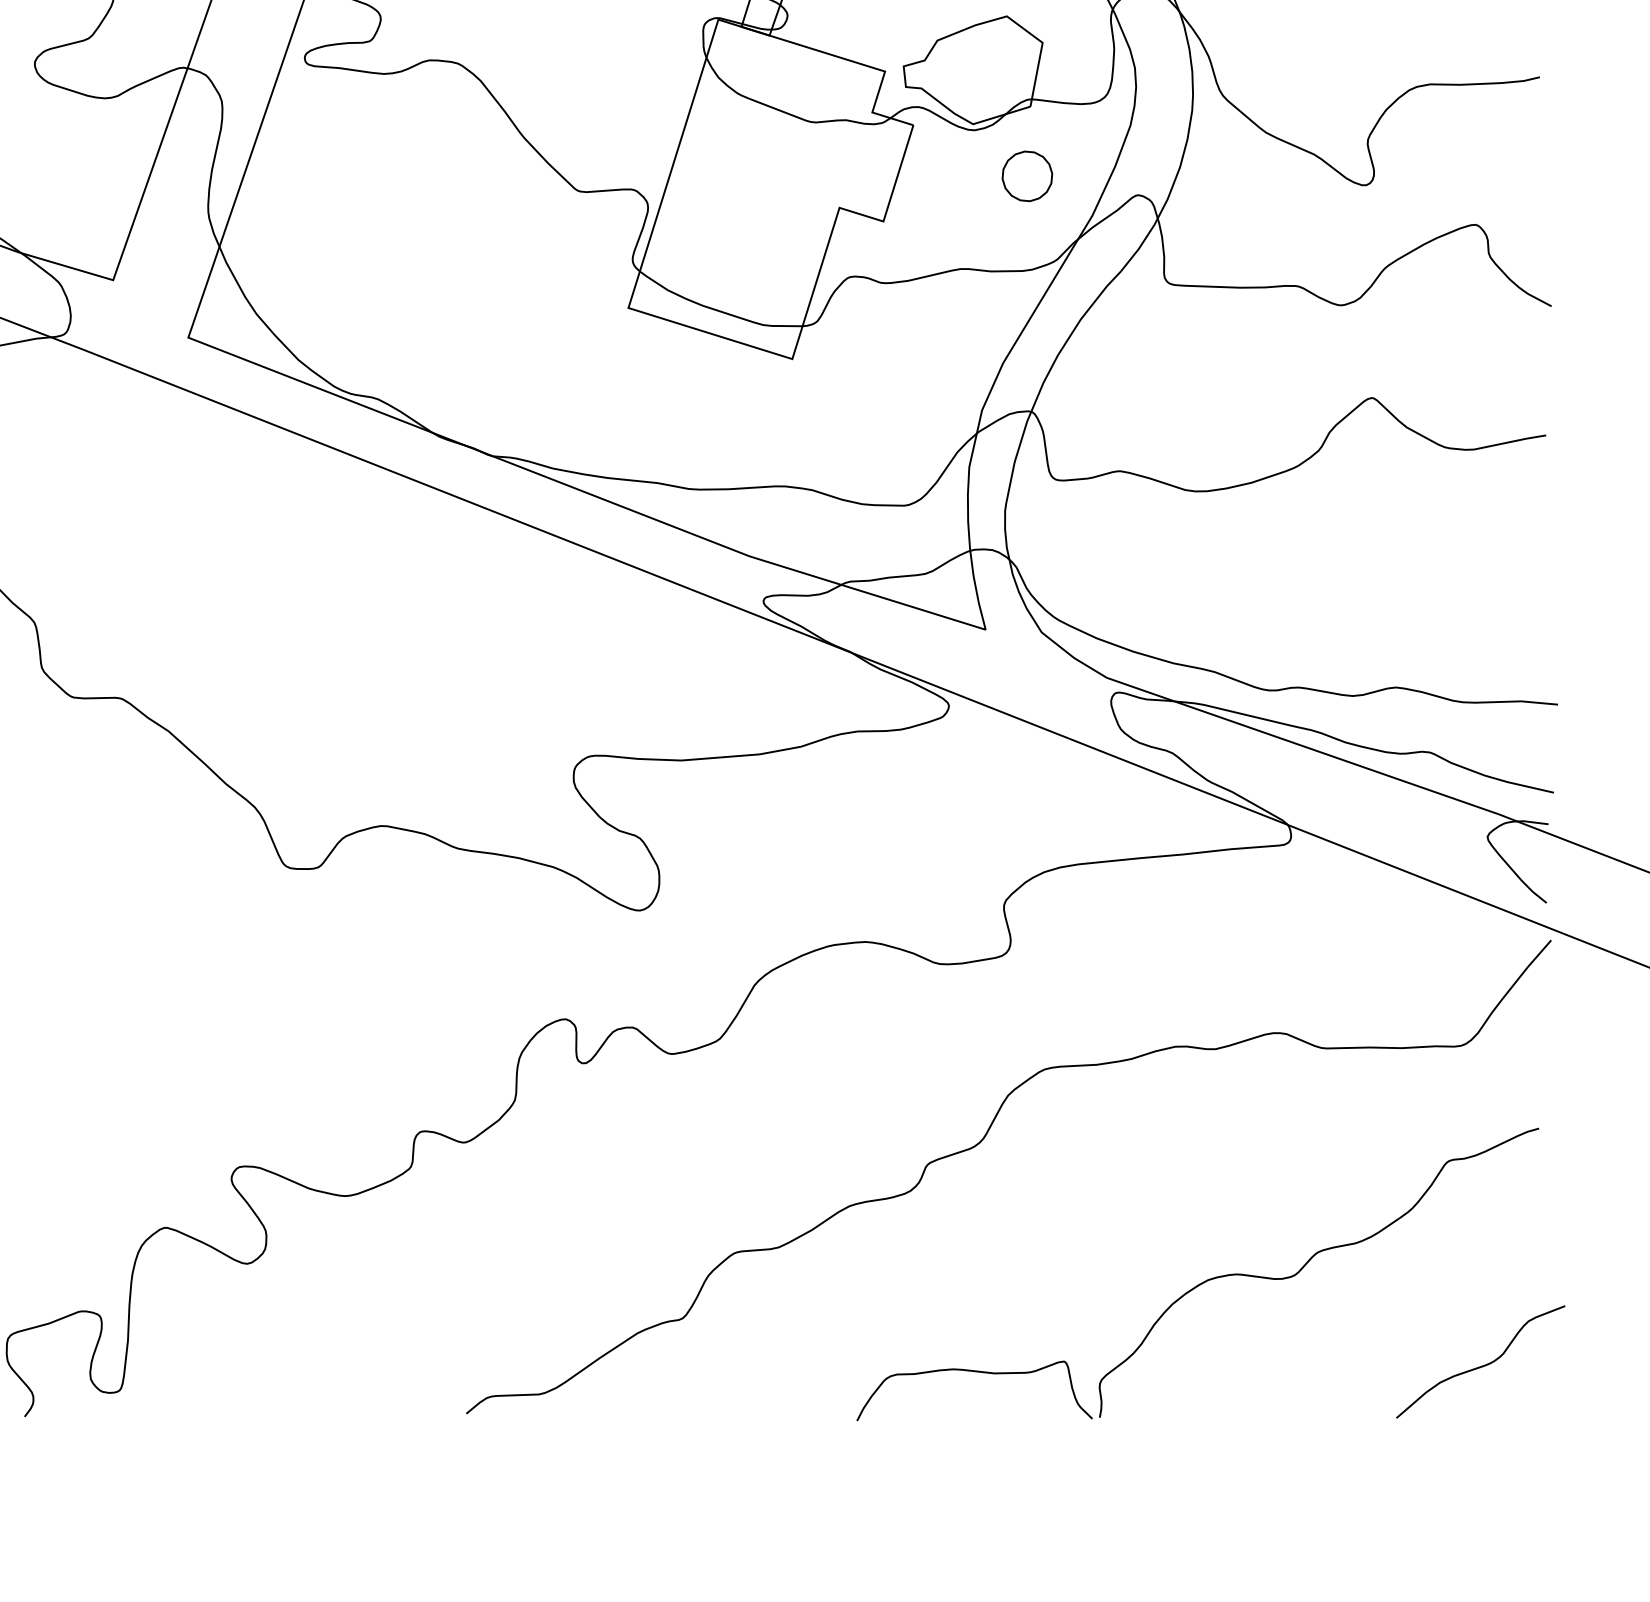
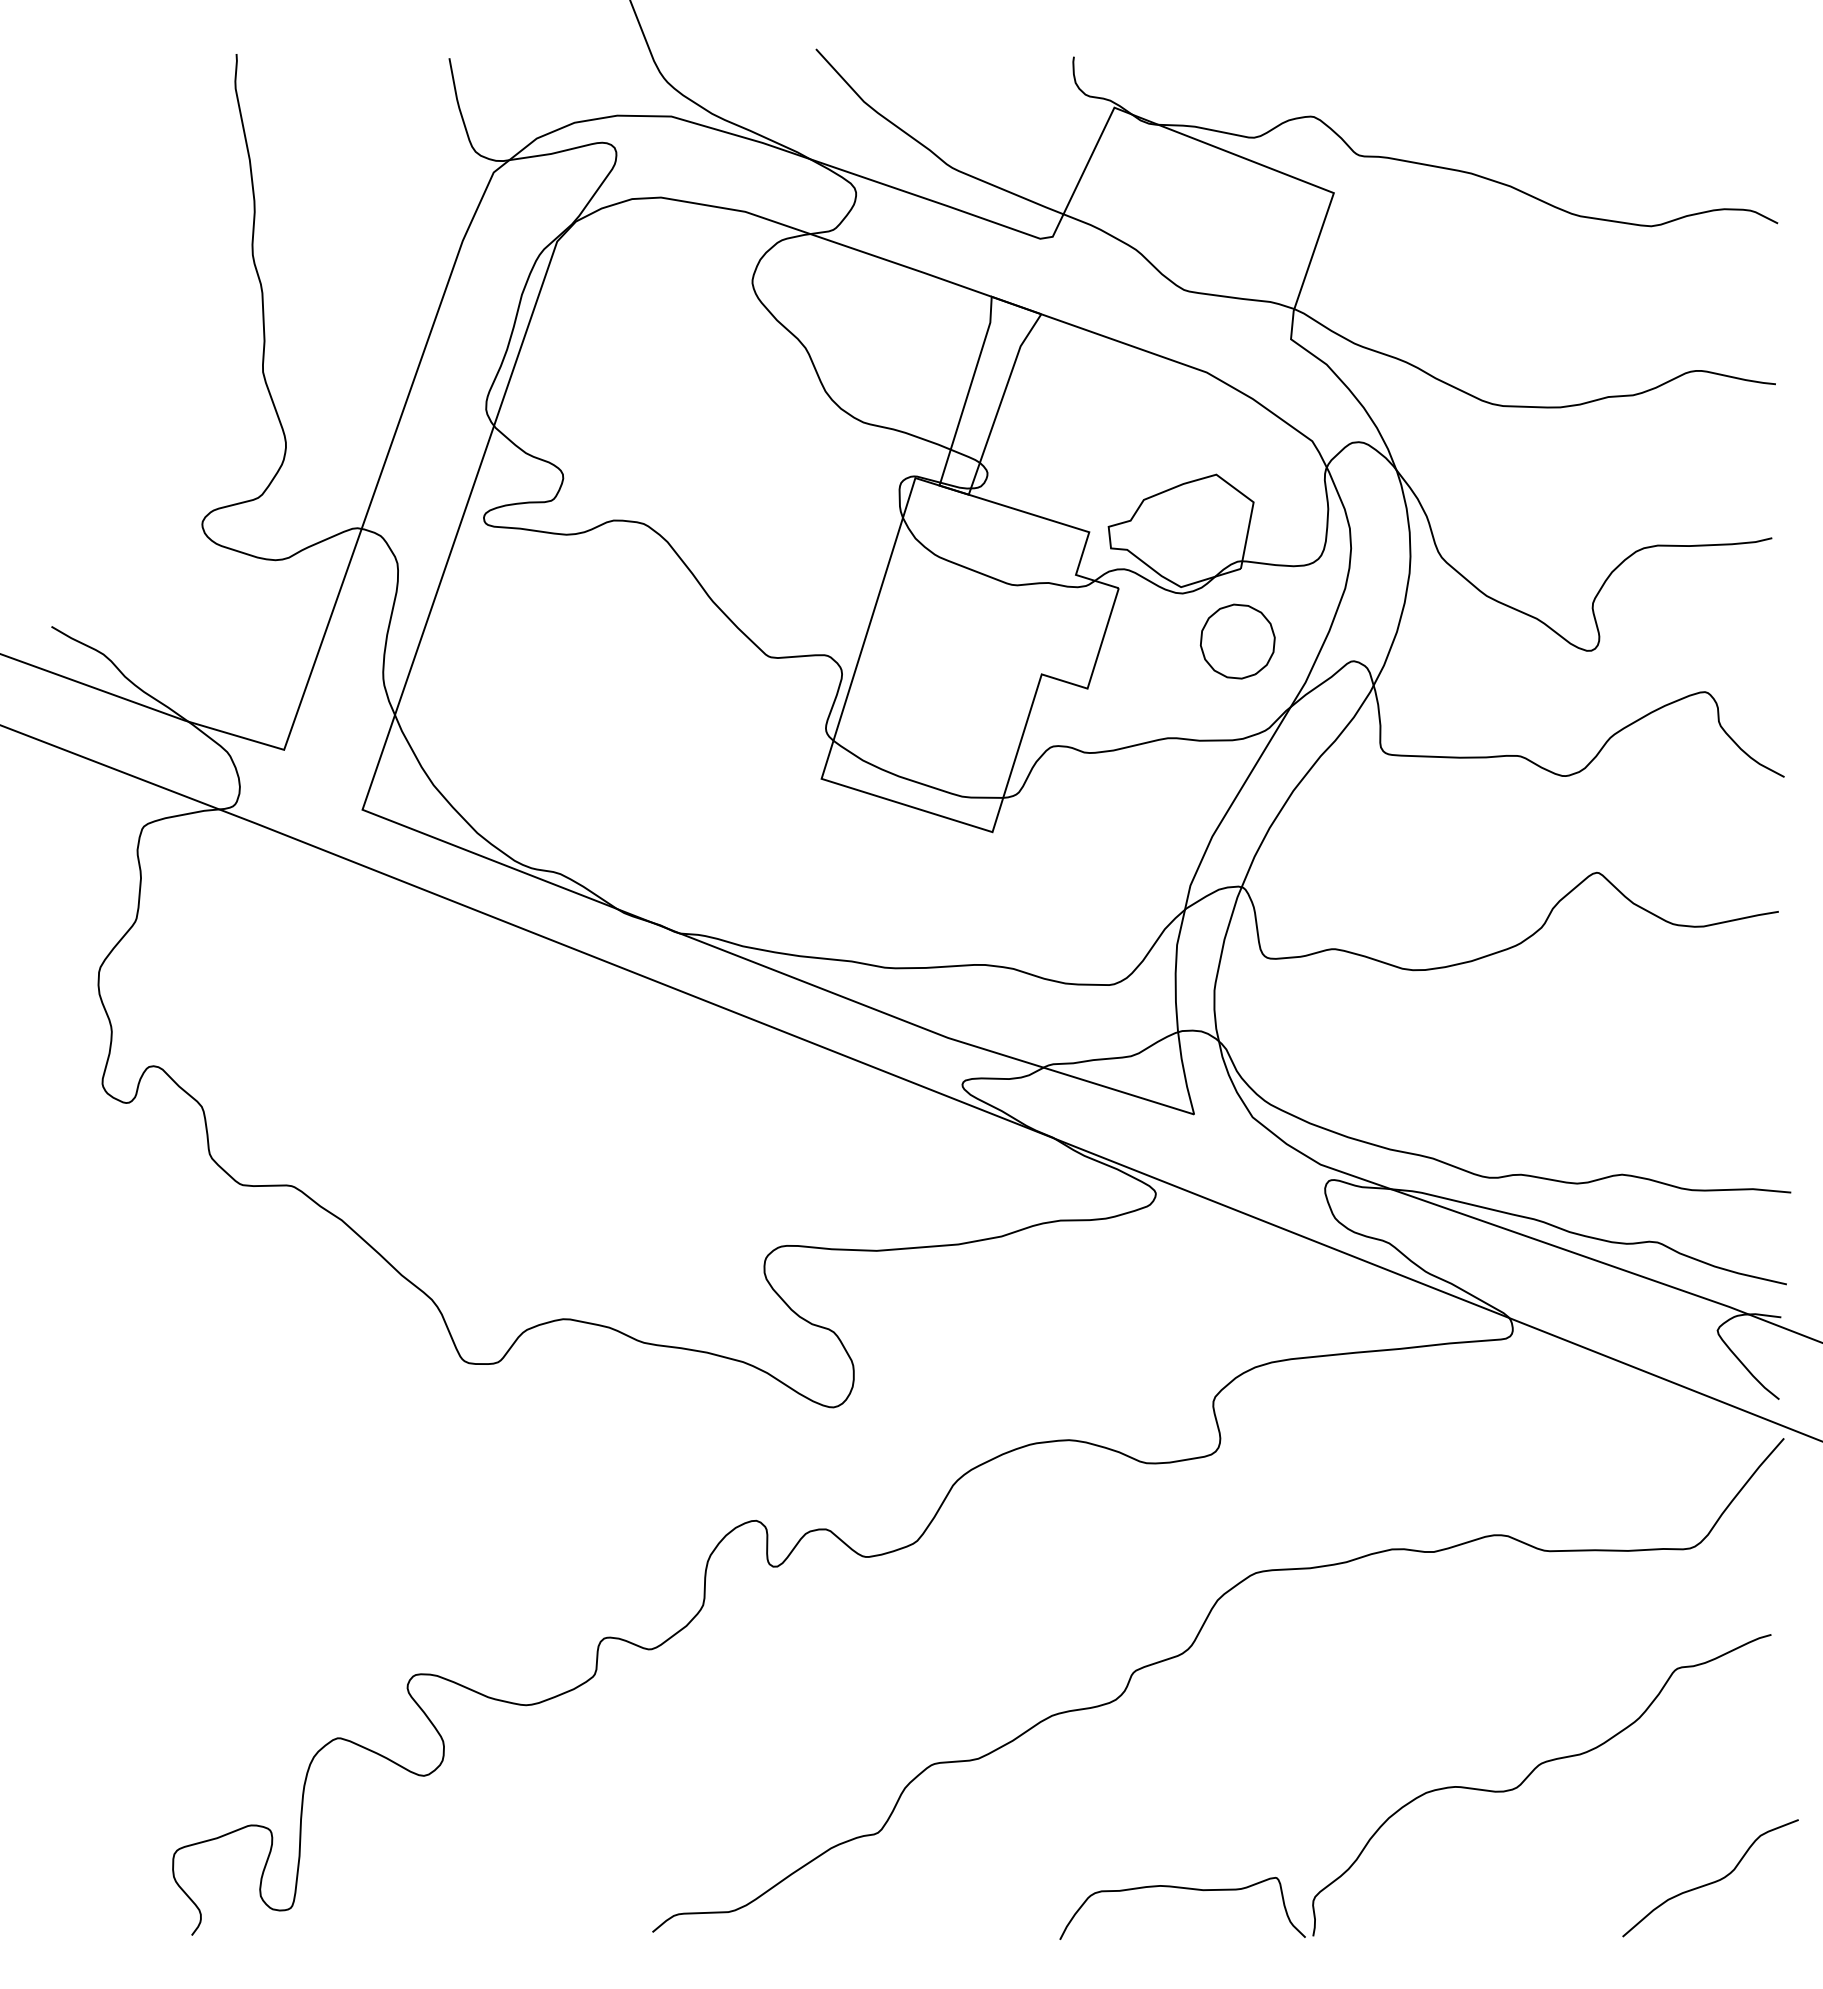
part: (1027, 176) -> (1237, 641), size x1.43

